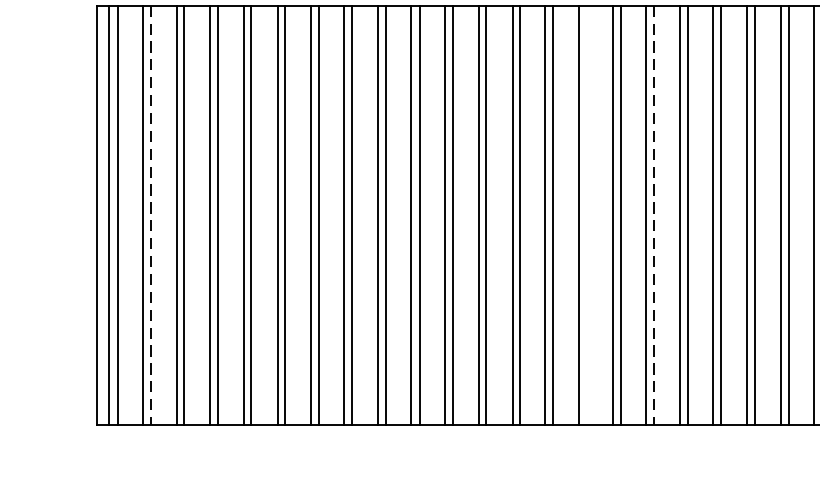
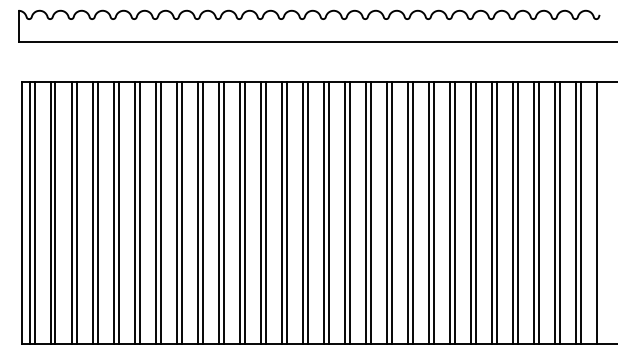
line: (586, 214) -> (328, 212), added
line: (150, 216) -> (55, 213), dashed -> solid
line: (653, 216) -> (370, 213), dashed -> solid

